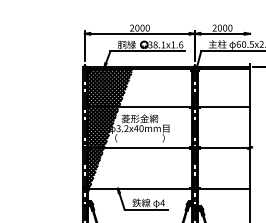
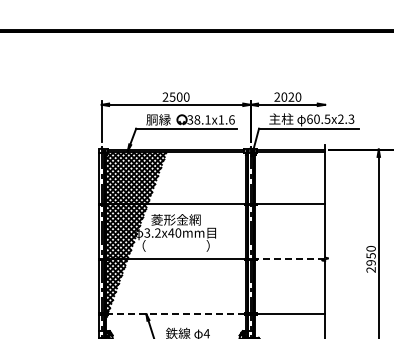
text: (137, 27) -> (172, 96), 2000 -> 2500
text: (225, 27) -> (291, 96), 2000 -> 2020
line: (224, 148) -> (290, 259), solid -> dashed
line: (139, 188) -> (175, 314), solid -> dashed

